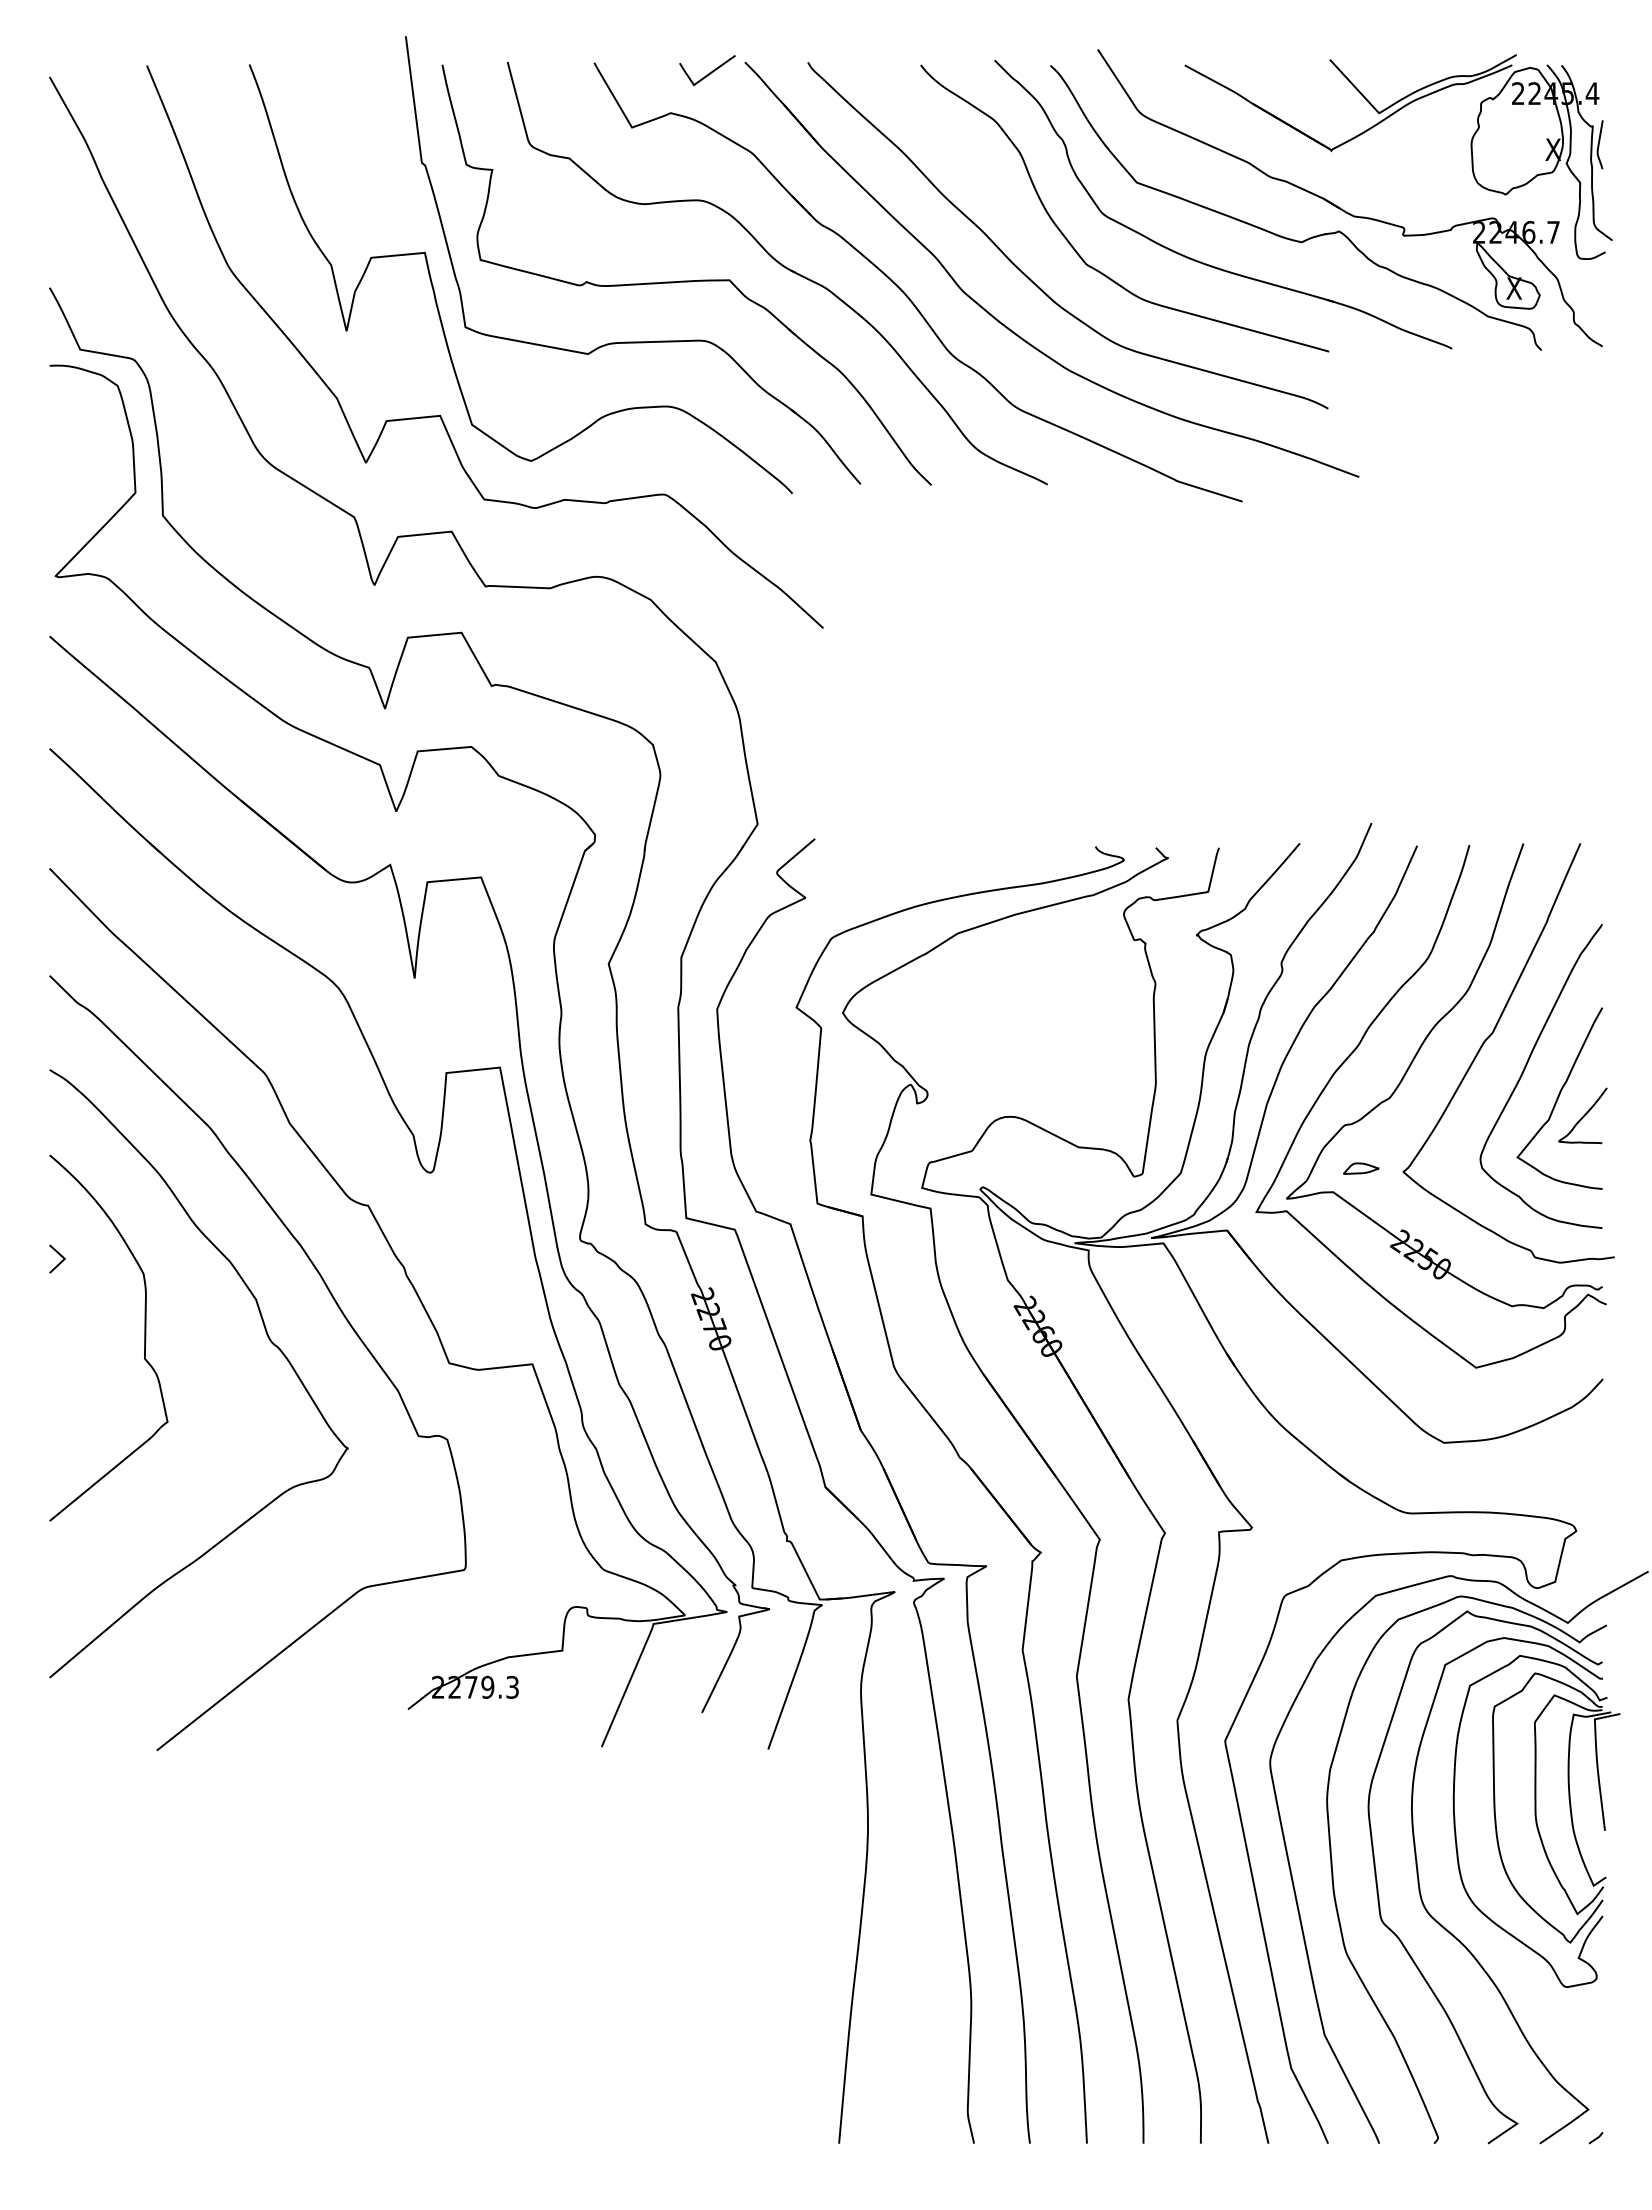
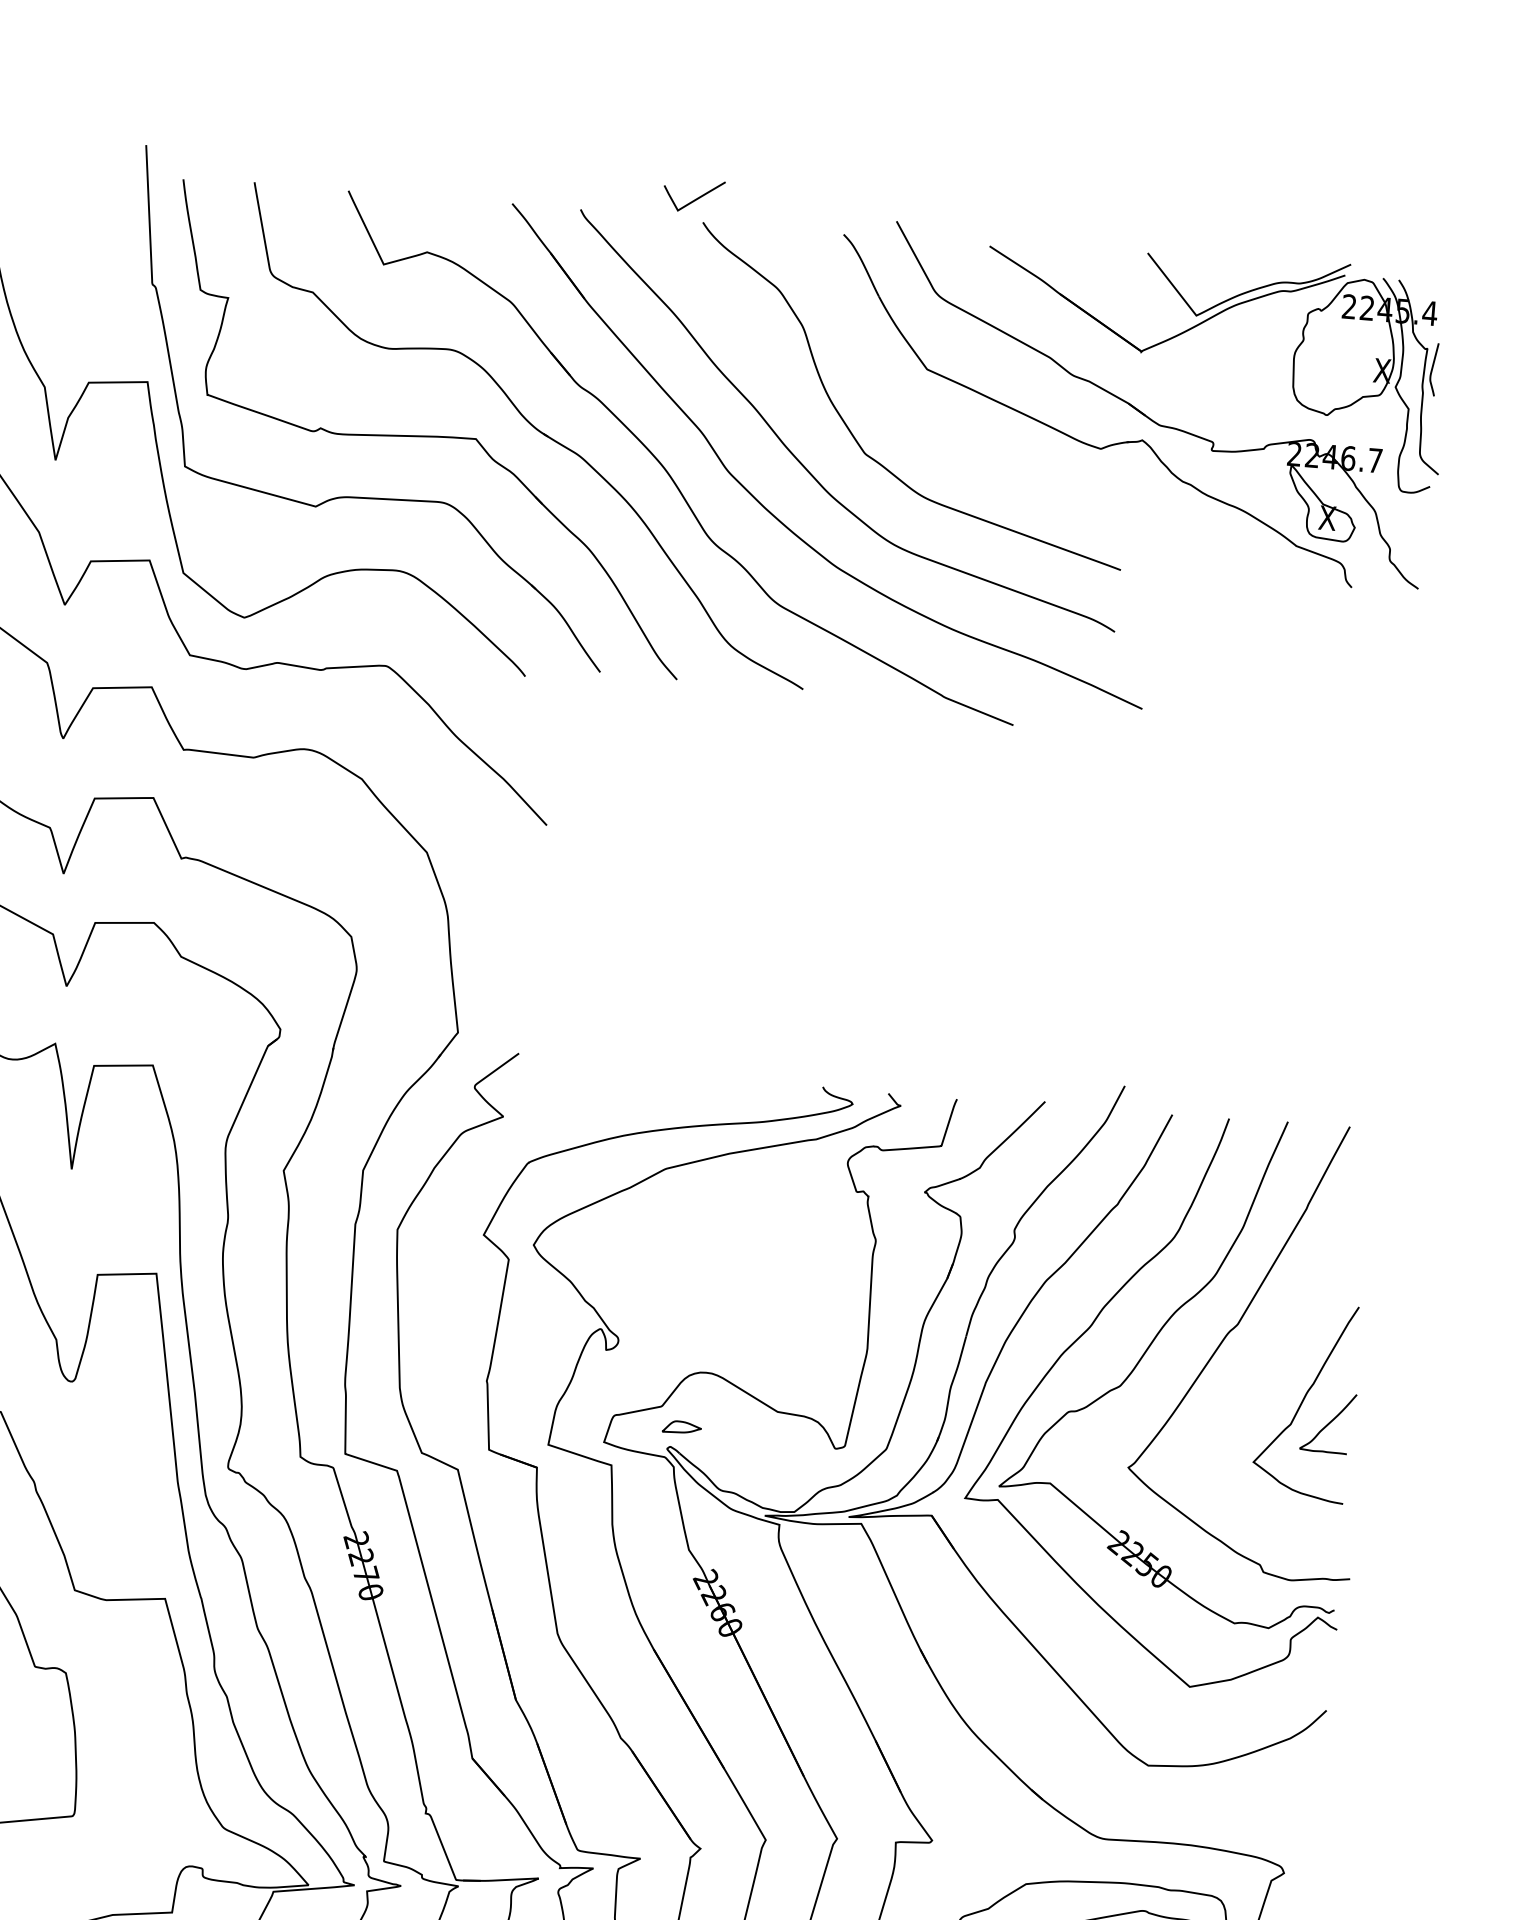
curve: (709, 72) -> (695, 198), moved
part: (1201, 261) -> (990, 460), removed
curve: (1525, 1069) -> (1270, 1367), removed
part: (1361, 1168) -> (682, 1427), moved

